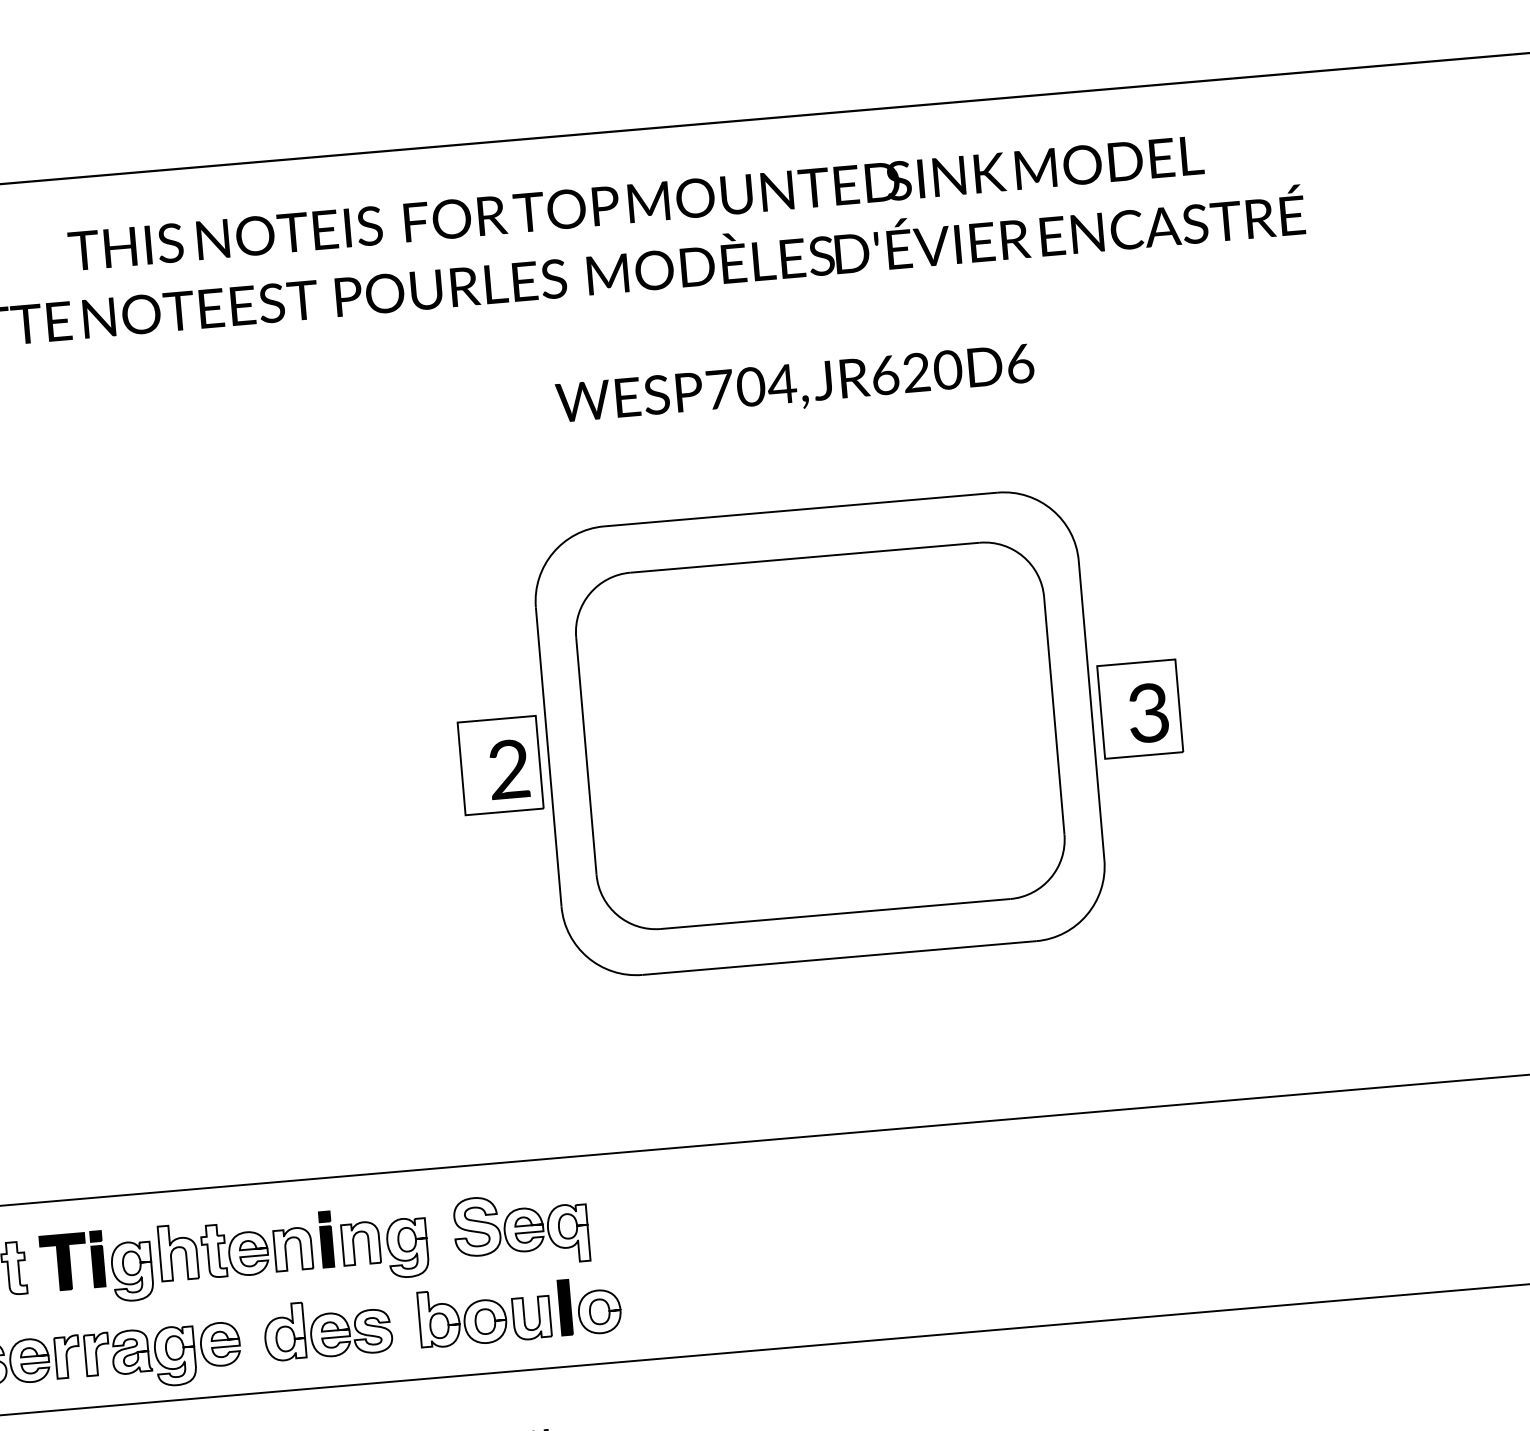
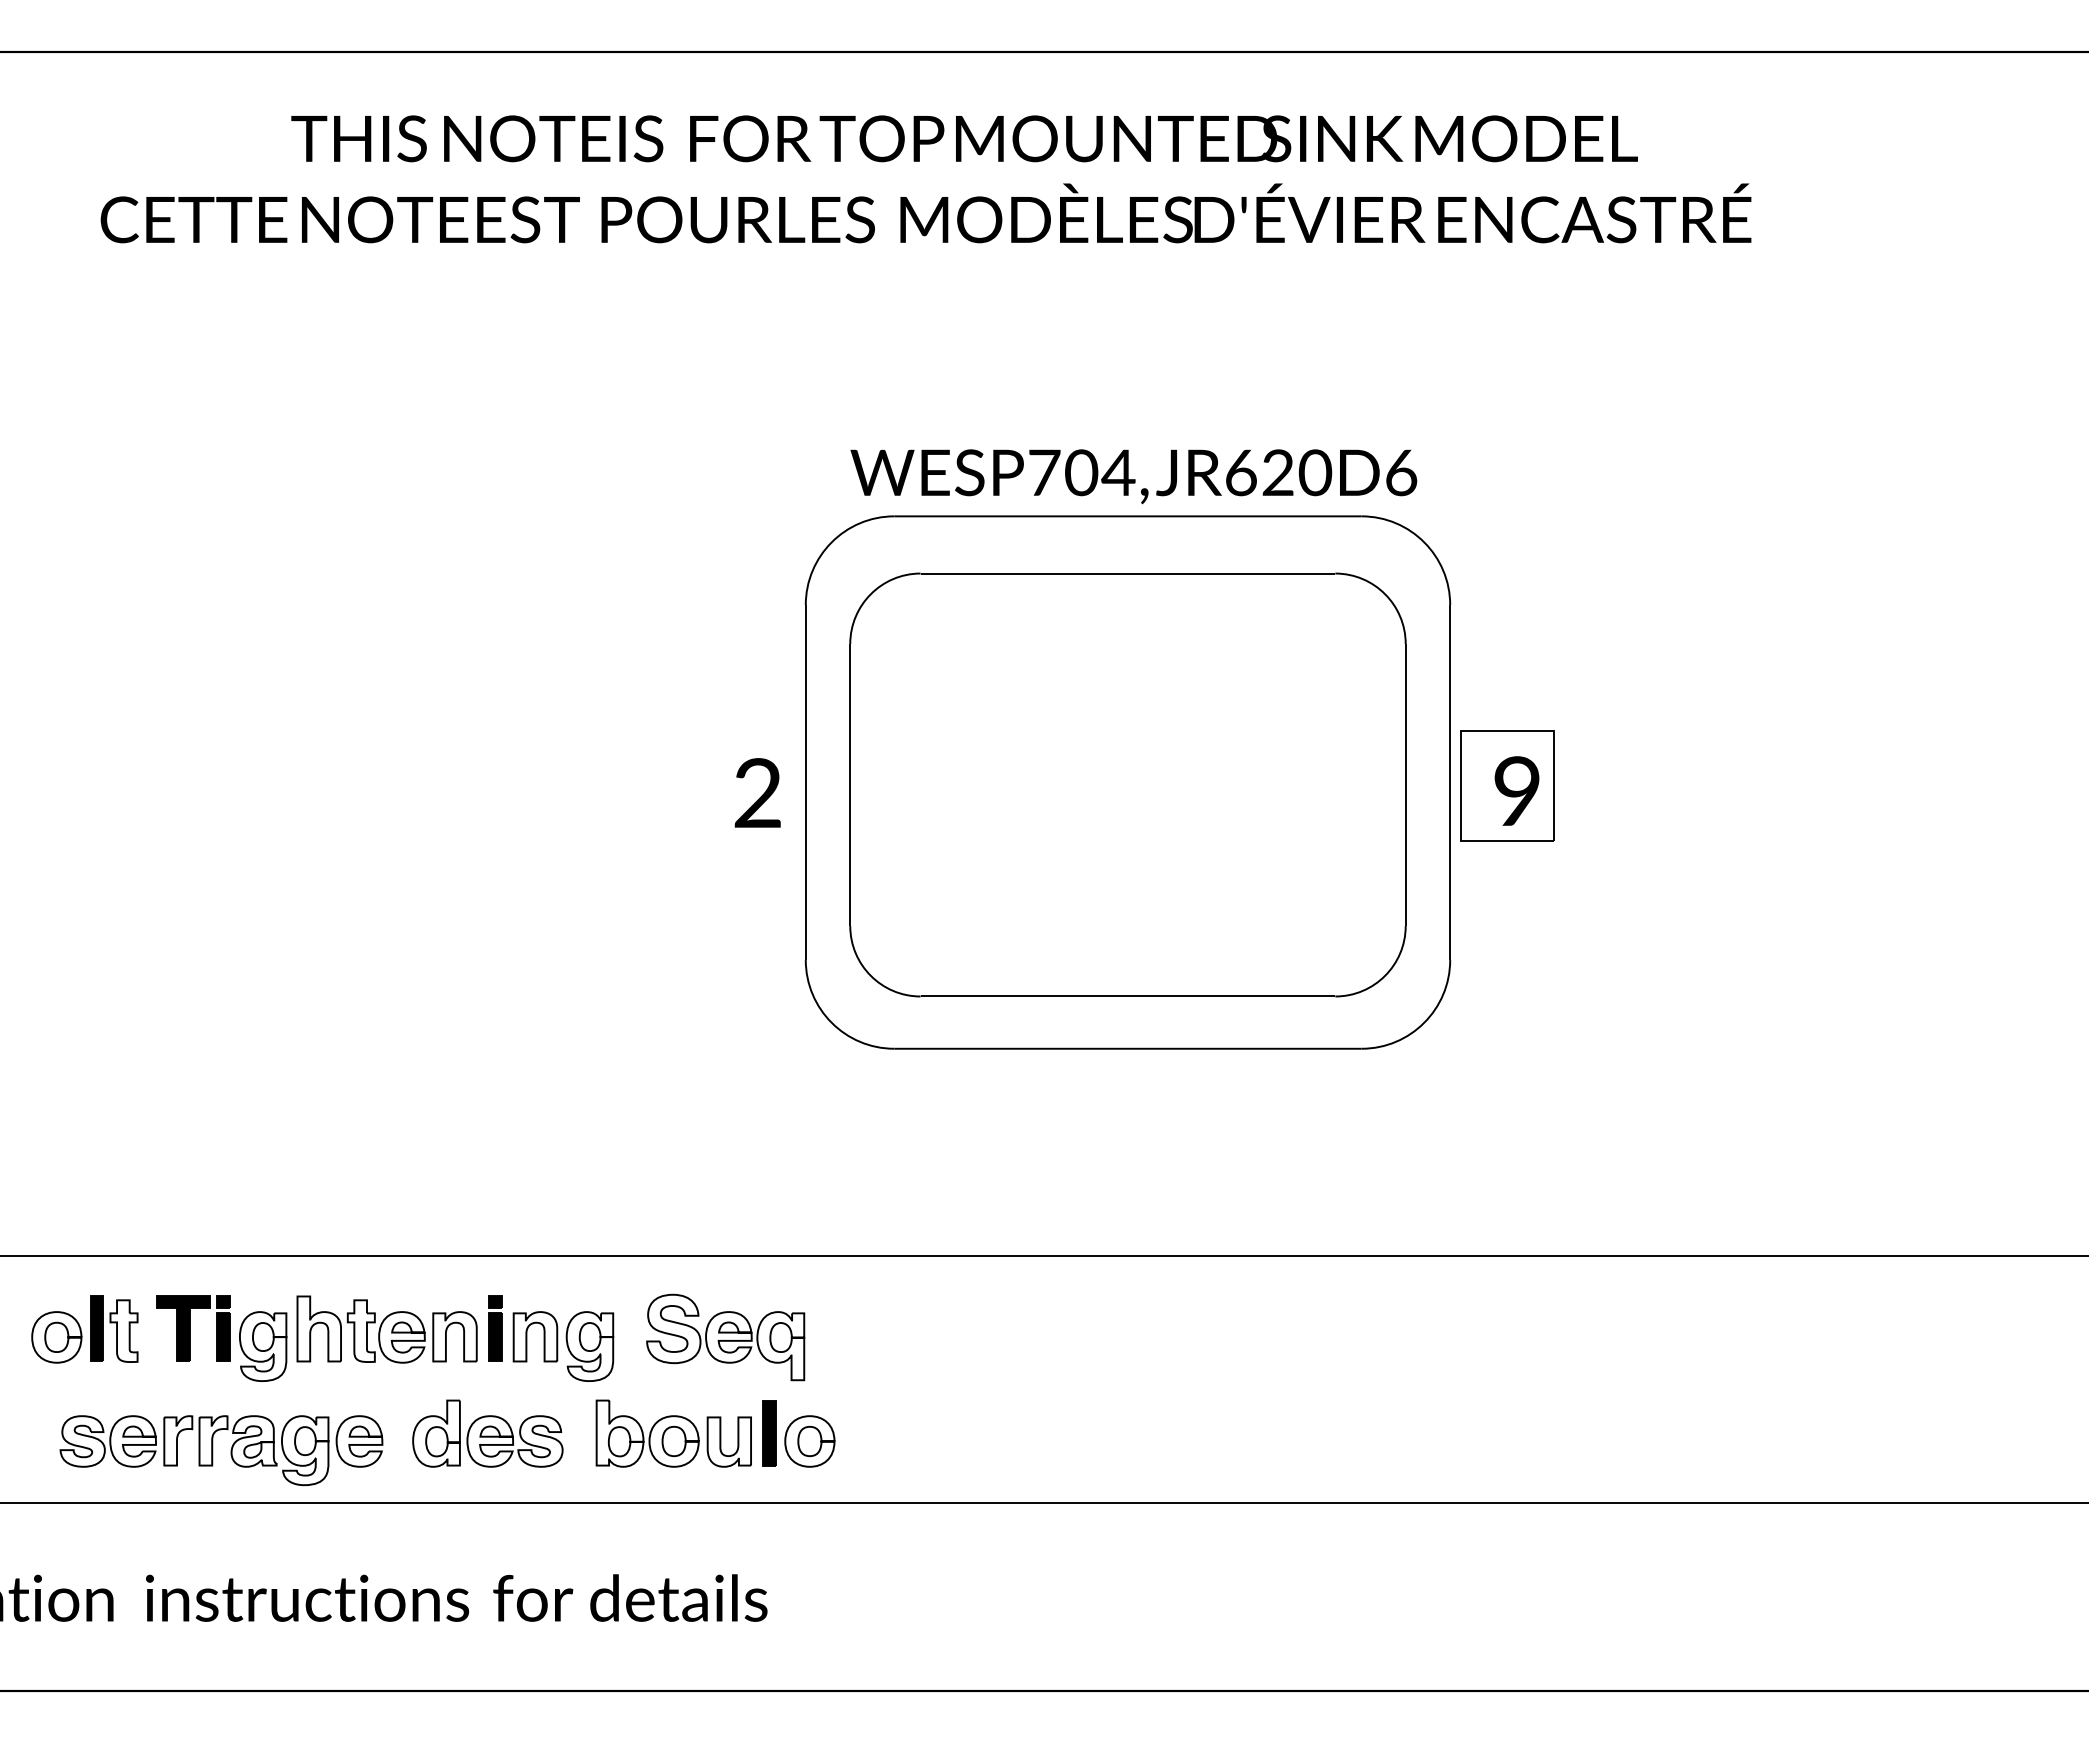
text: (795, 386) -> (1133, 476), moved
text: (1148, 713) -> (1516, 791), 3 -> 9
part: (500, 765) -> (748, 787), removed

